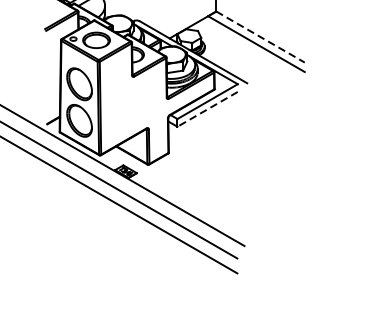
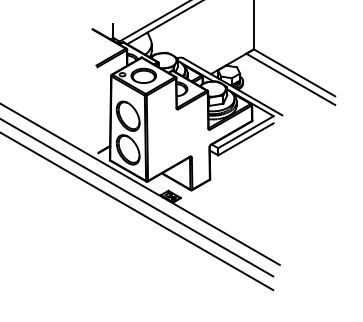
line: (260, 36) -> (294, 72), dashed -> solid
line: (207, 109) -> (245, 139), dashed -> solid

